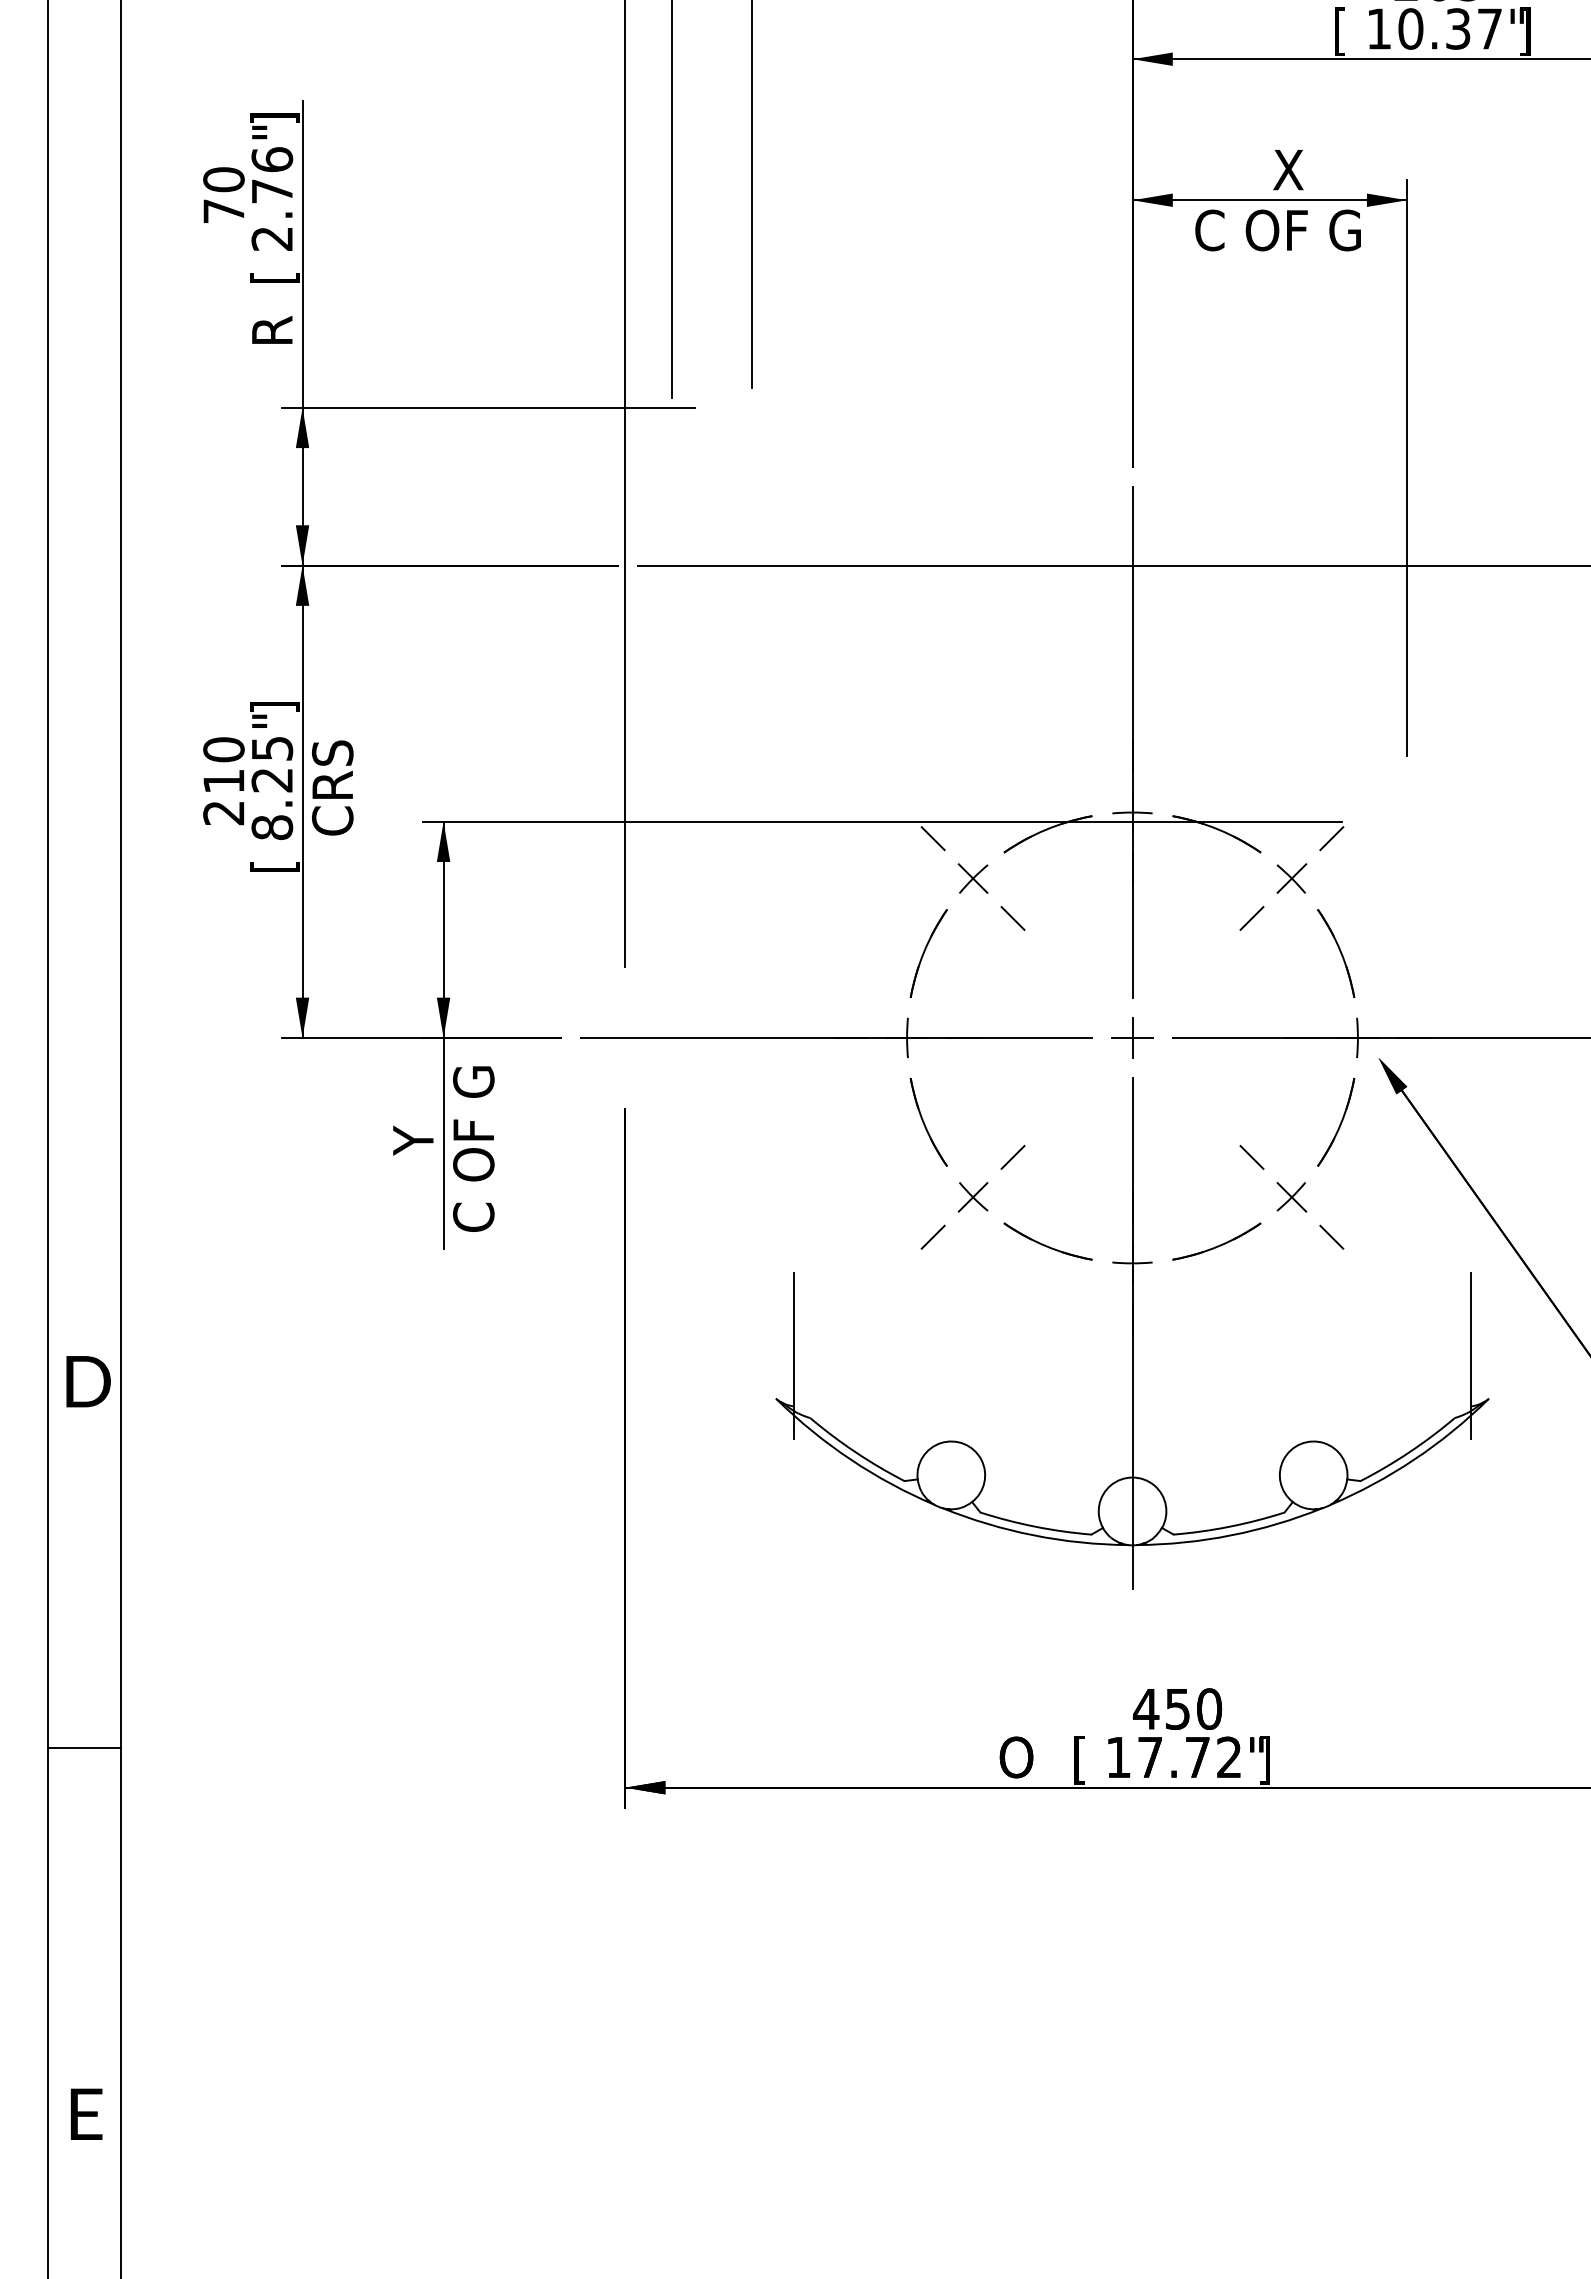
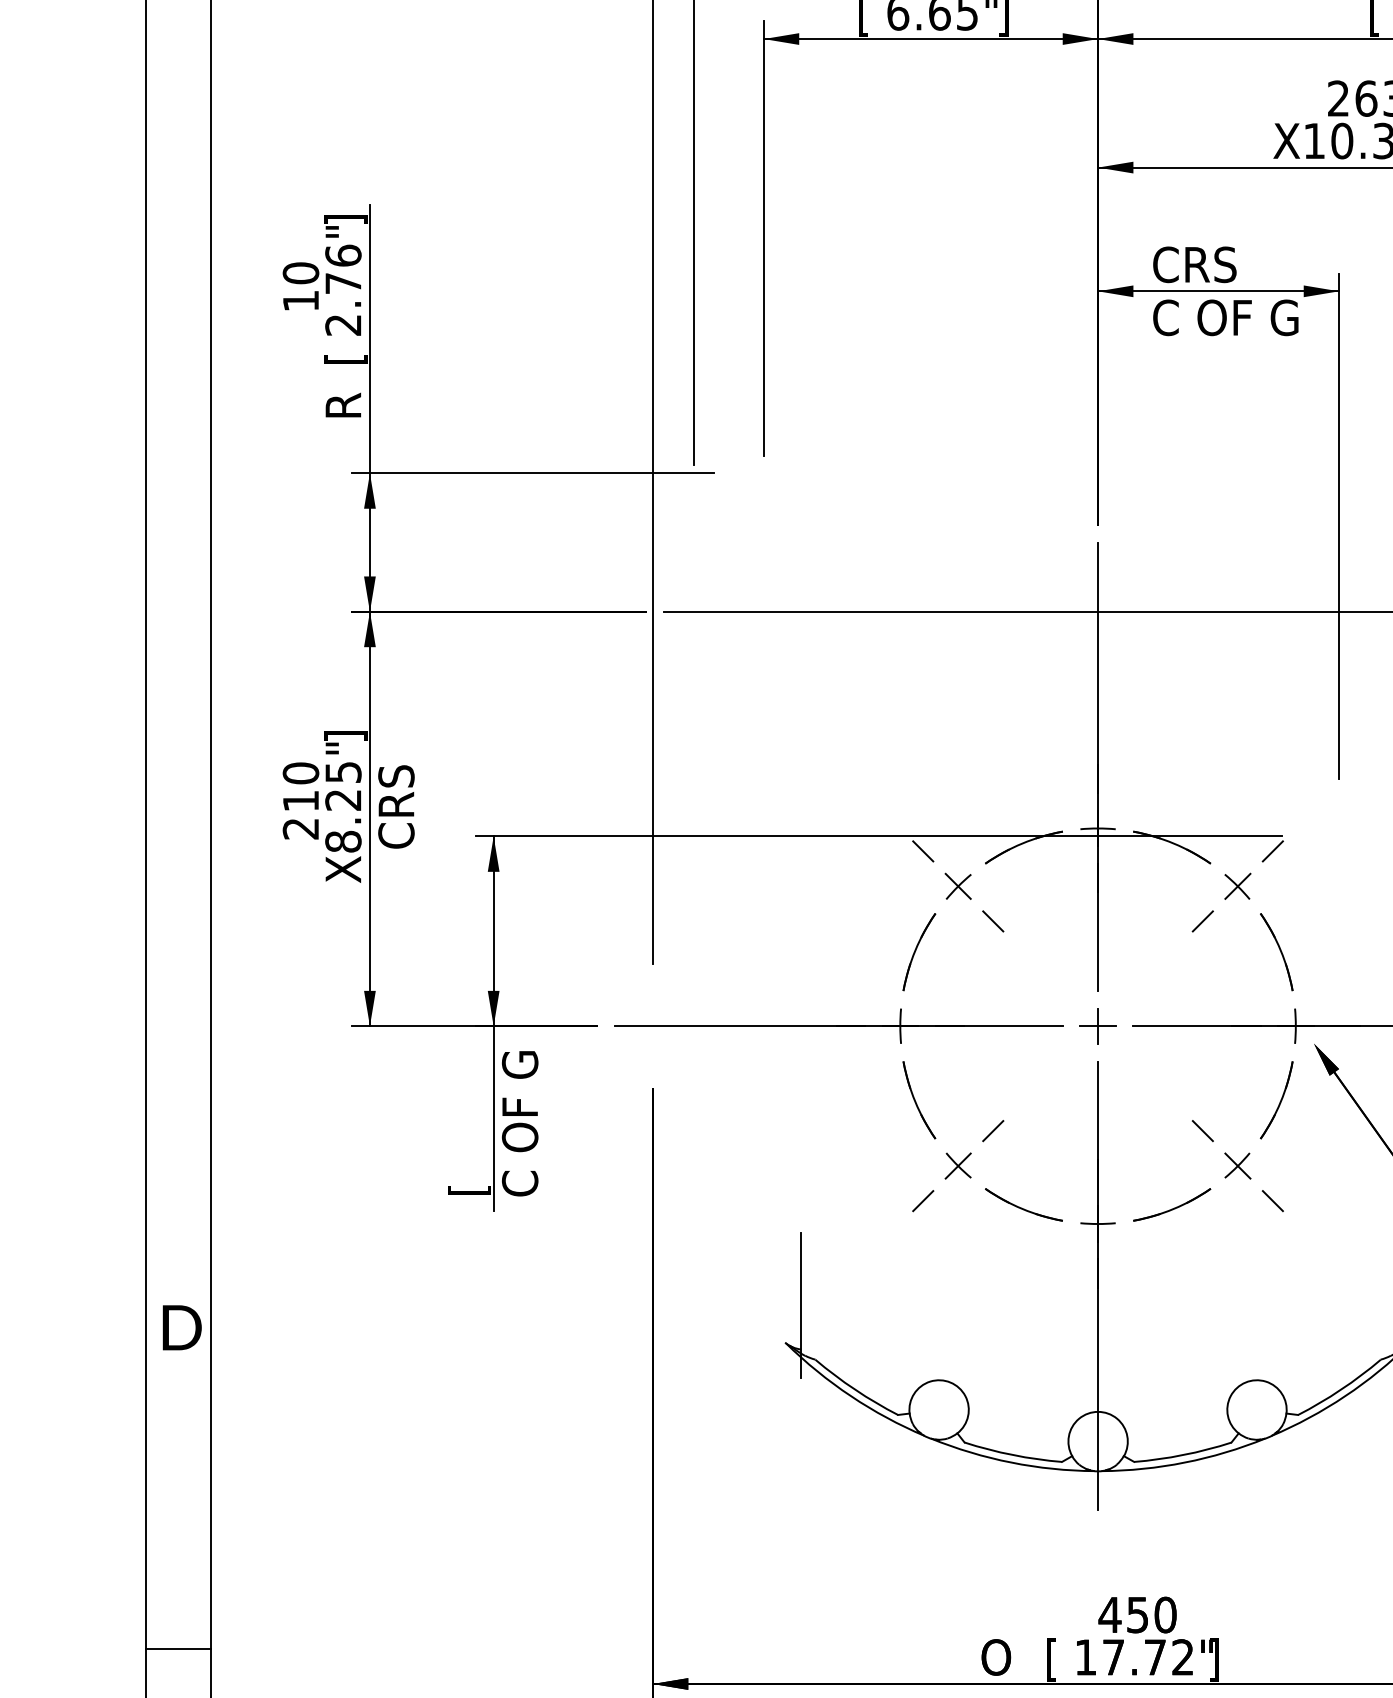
text: (1347, 31) -> (1286, 143), [ -> X
text: (1249, 169) -> (1200, 264), X -> CRS
text: (223, 210) -> (300, 300), 70 -> 10
text: (274, 859) -> (345, 869), [ -> X
text: (416, 1177) -> (469, 1148), Y -> [

